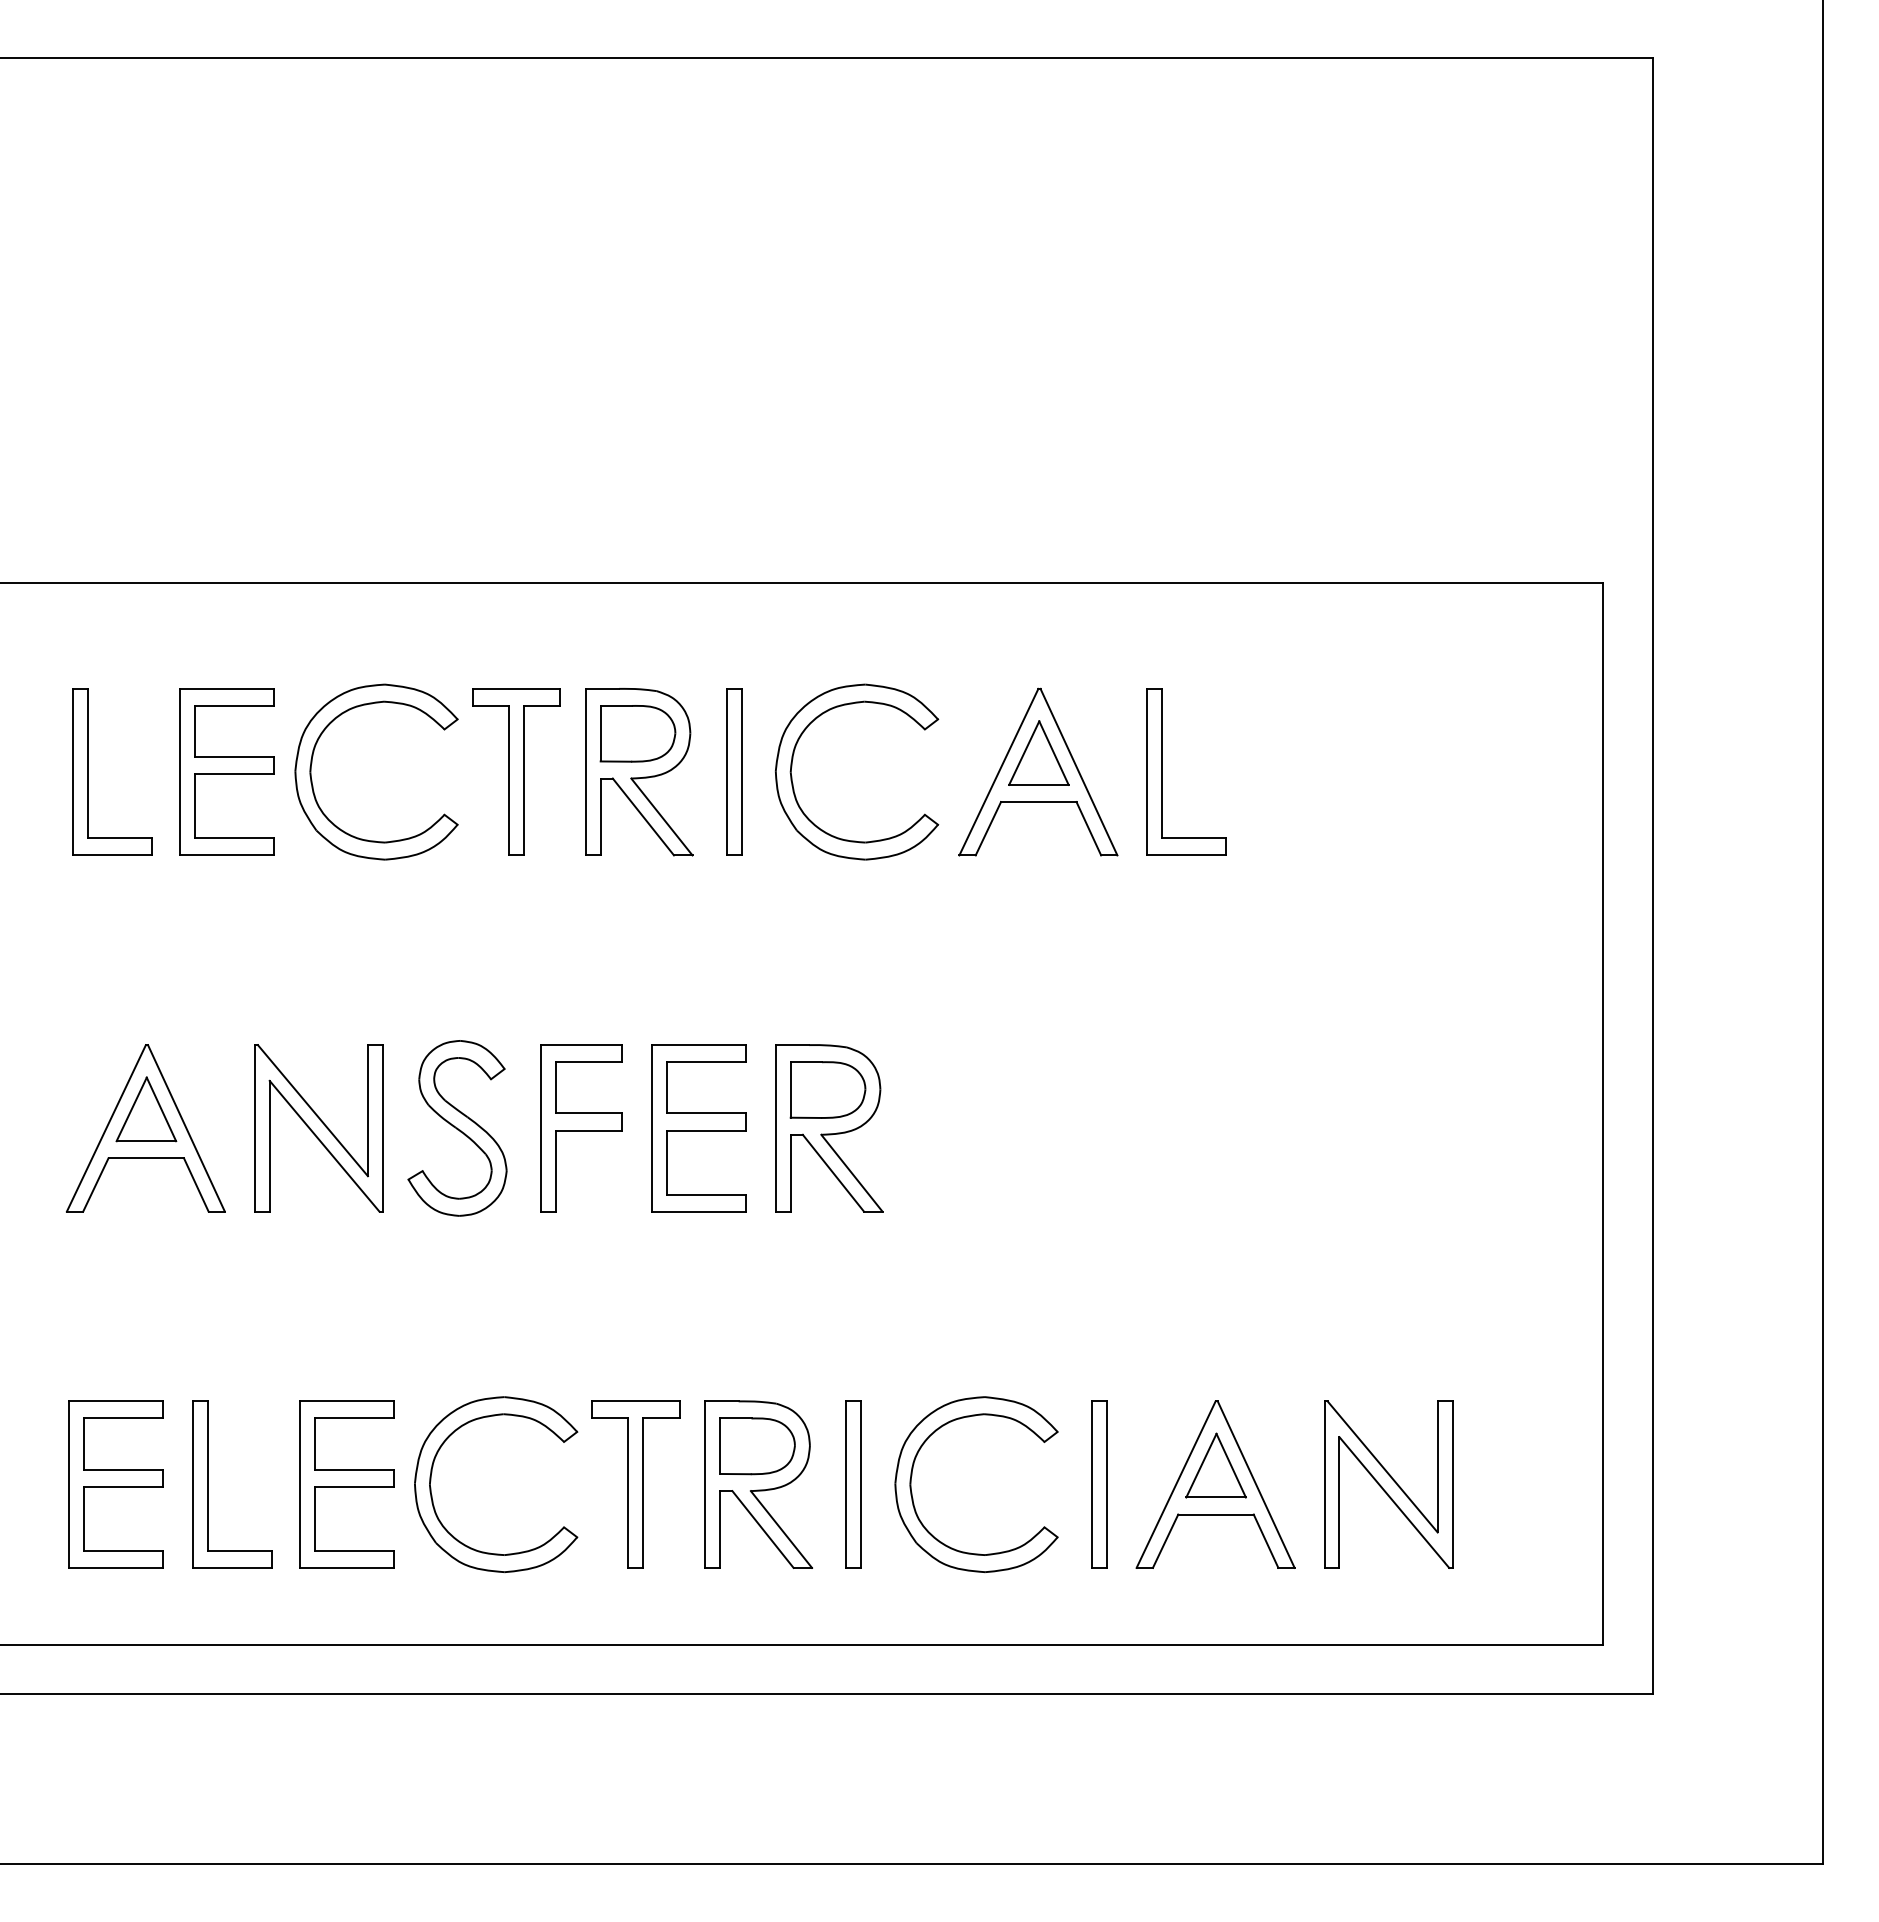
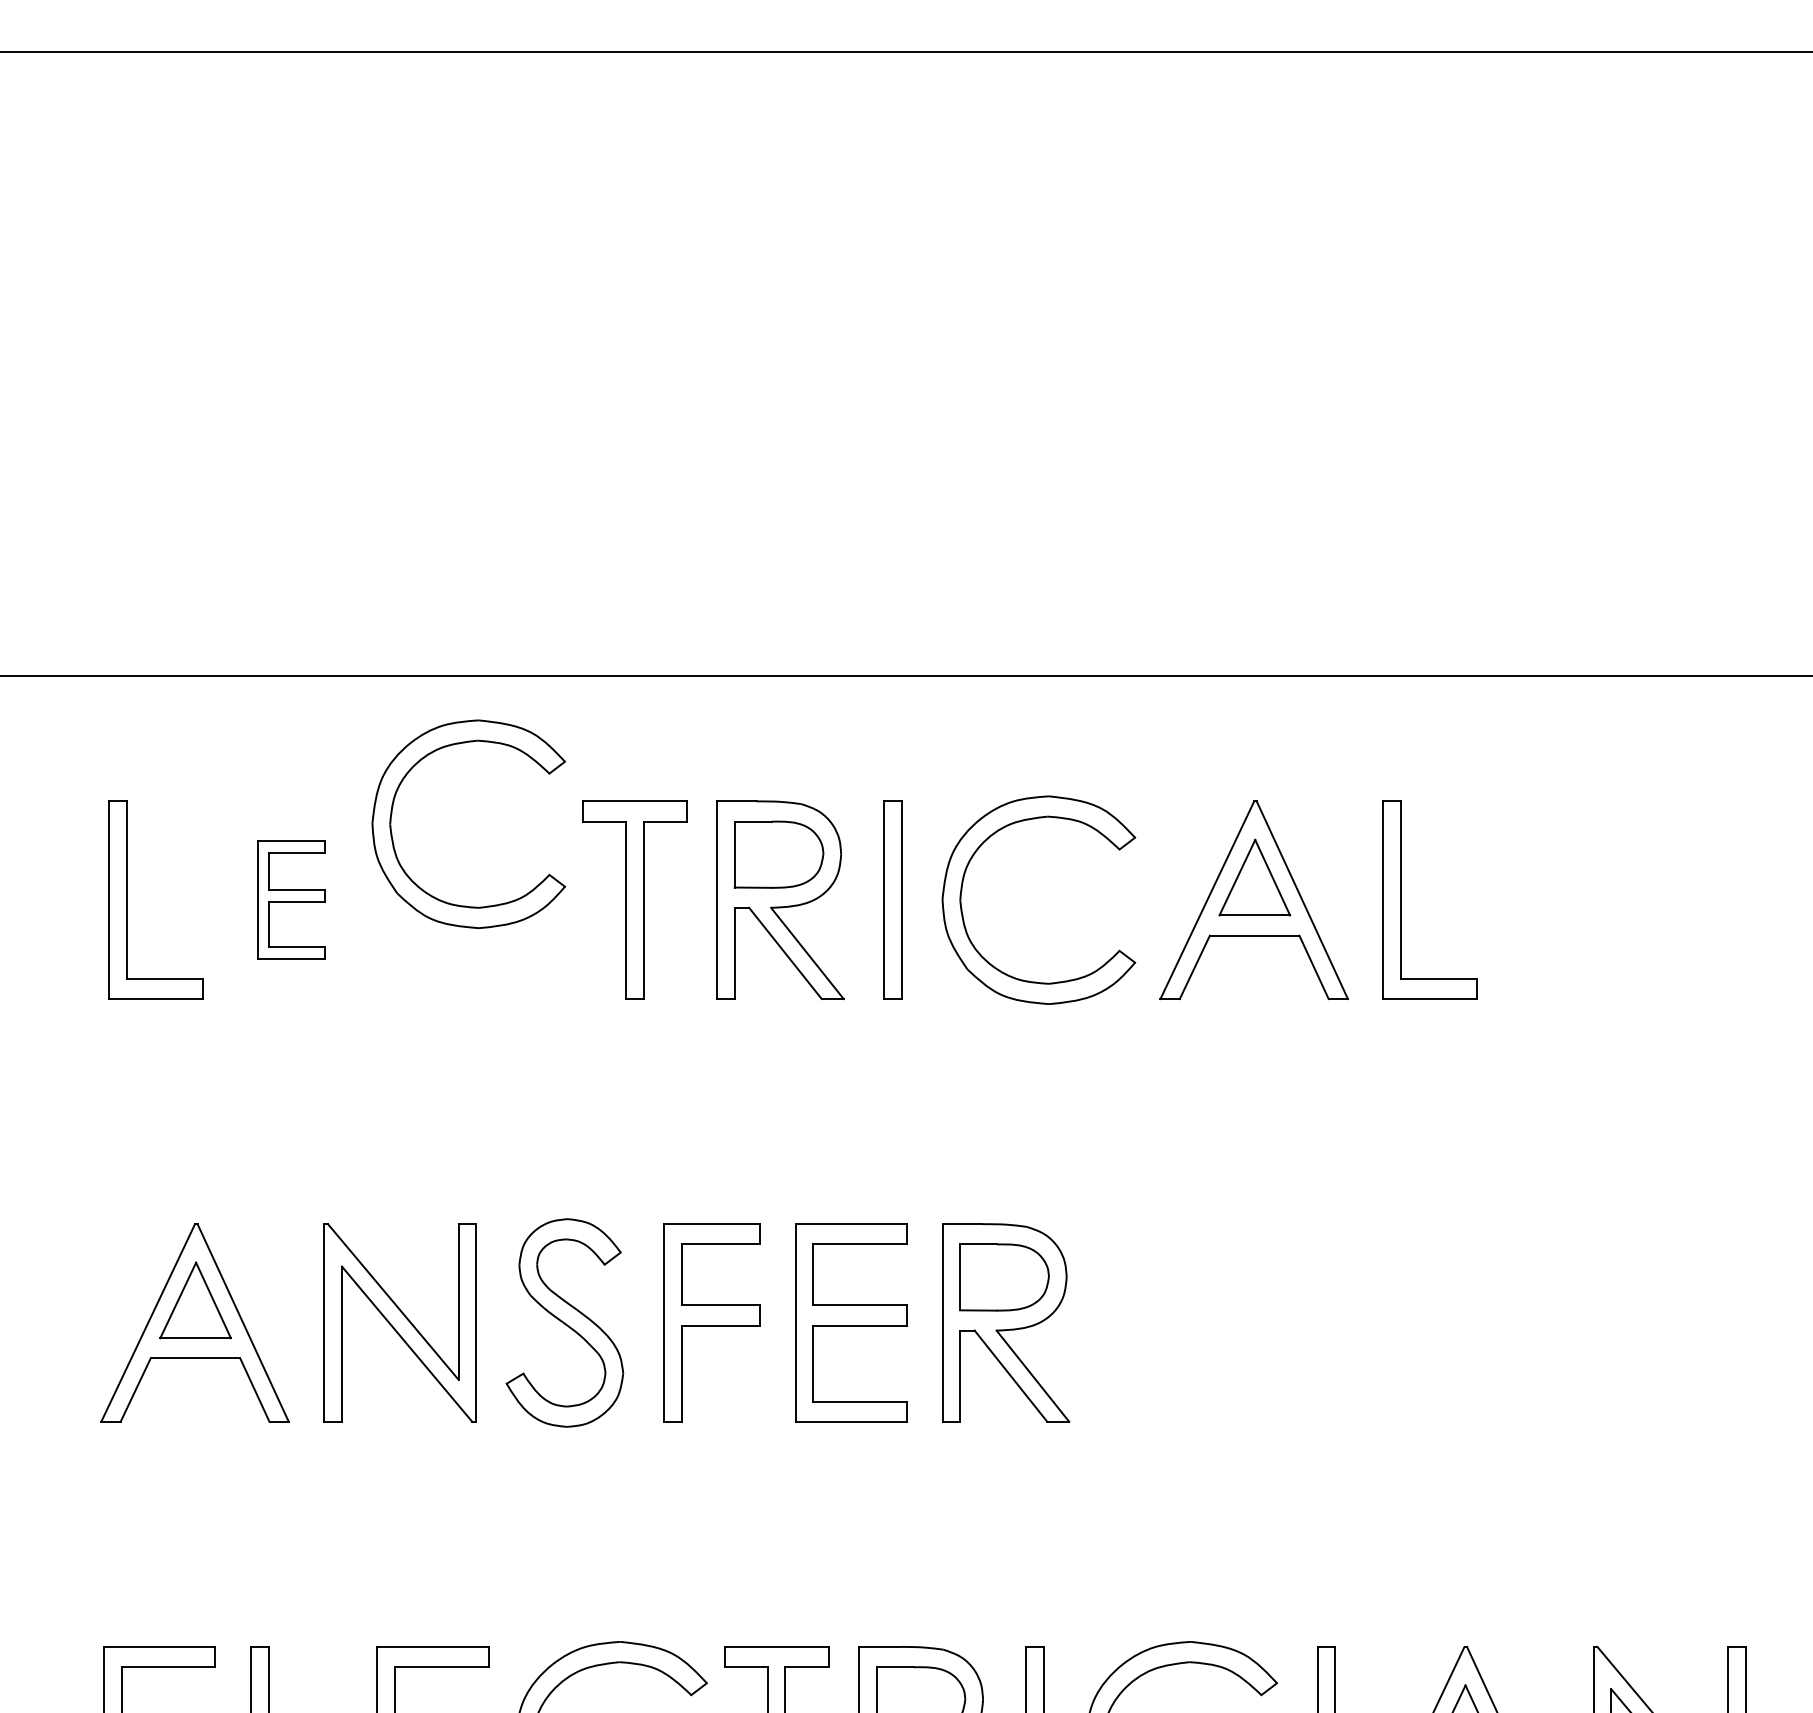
part: (312, 763) -> (392, 814), moved
part: (226, 771) -> (290, 899), size x0.6

